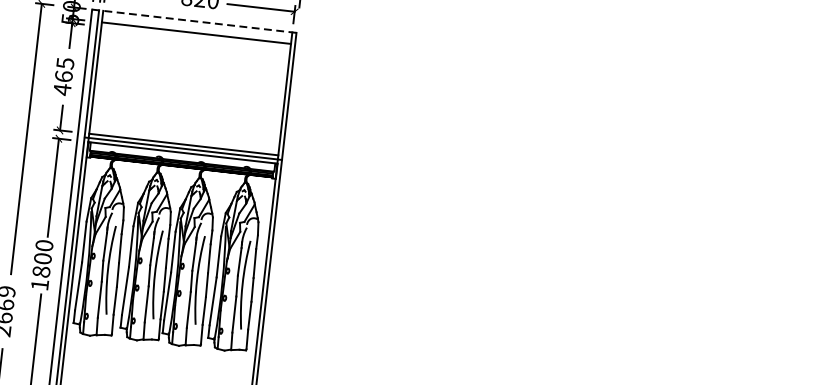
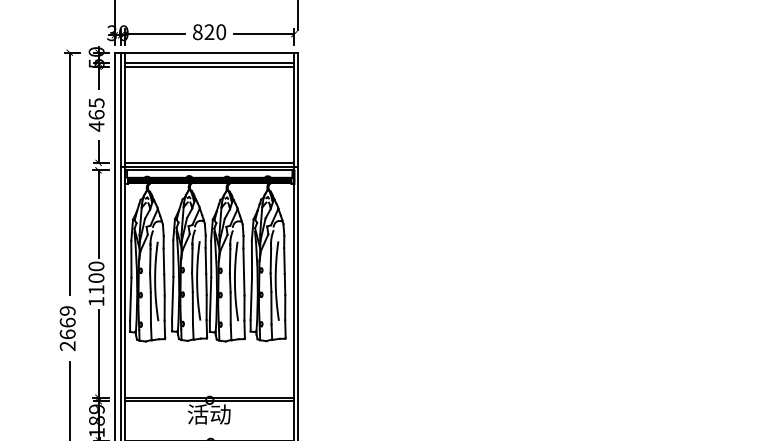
line: (194, 20) -> (206, 52), dashed -> solid
line: (195, 36) -> (209, 66), added
text: (41, 271) -> (96, 289), 1800 -> 1100

